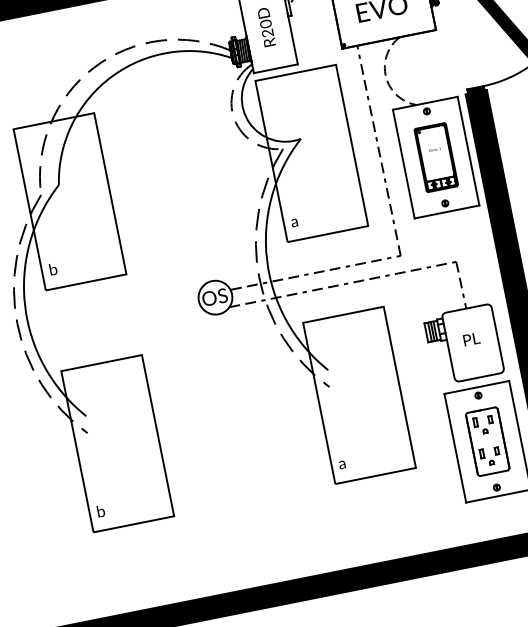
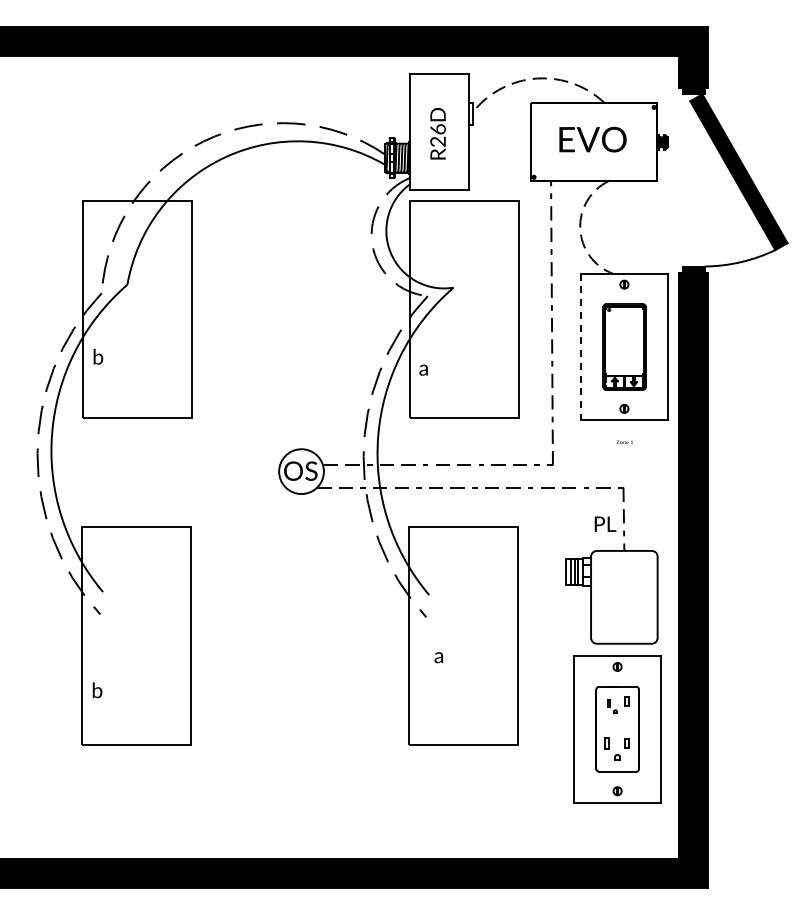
text: (265, 23) -> (437, 128), R20D -> R26D
text: (434, 149) -> (624, 441), moved
line: (403, 164) -> (580, 347), solid -> dashed
text: (294, 222) -> (423, 369), moved
text: (53, 269) -> (98, 356), moved
text: (471, 338) -> (605, 523), moved
part: (480, 425) -> (612, 706), size x0.6
text: (342, 464) -> (438, 657), moved
text: (101, 511) -> (97, 690), moved

